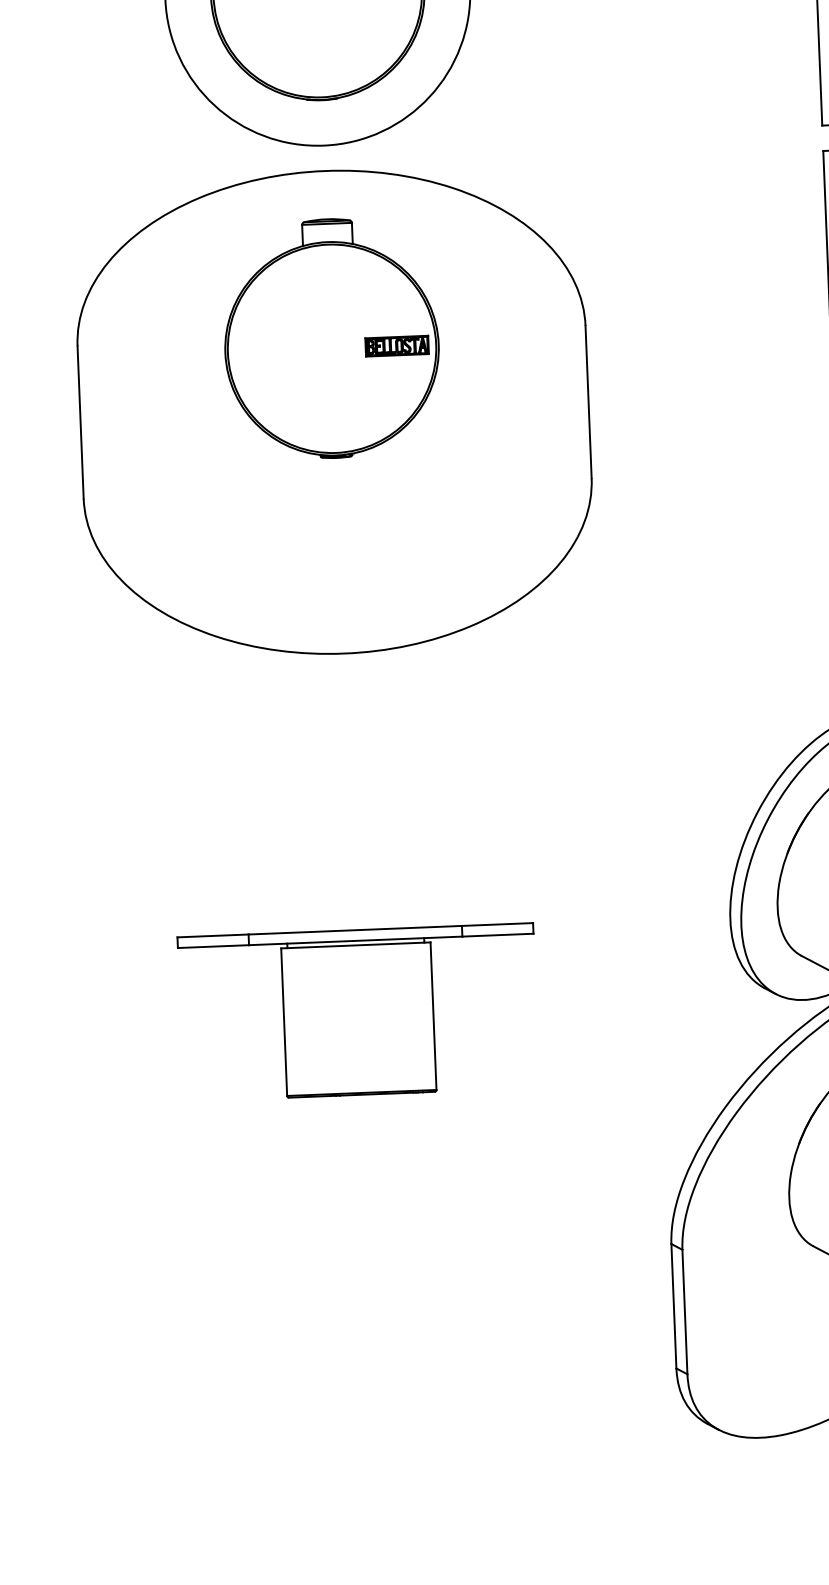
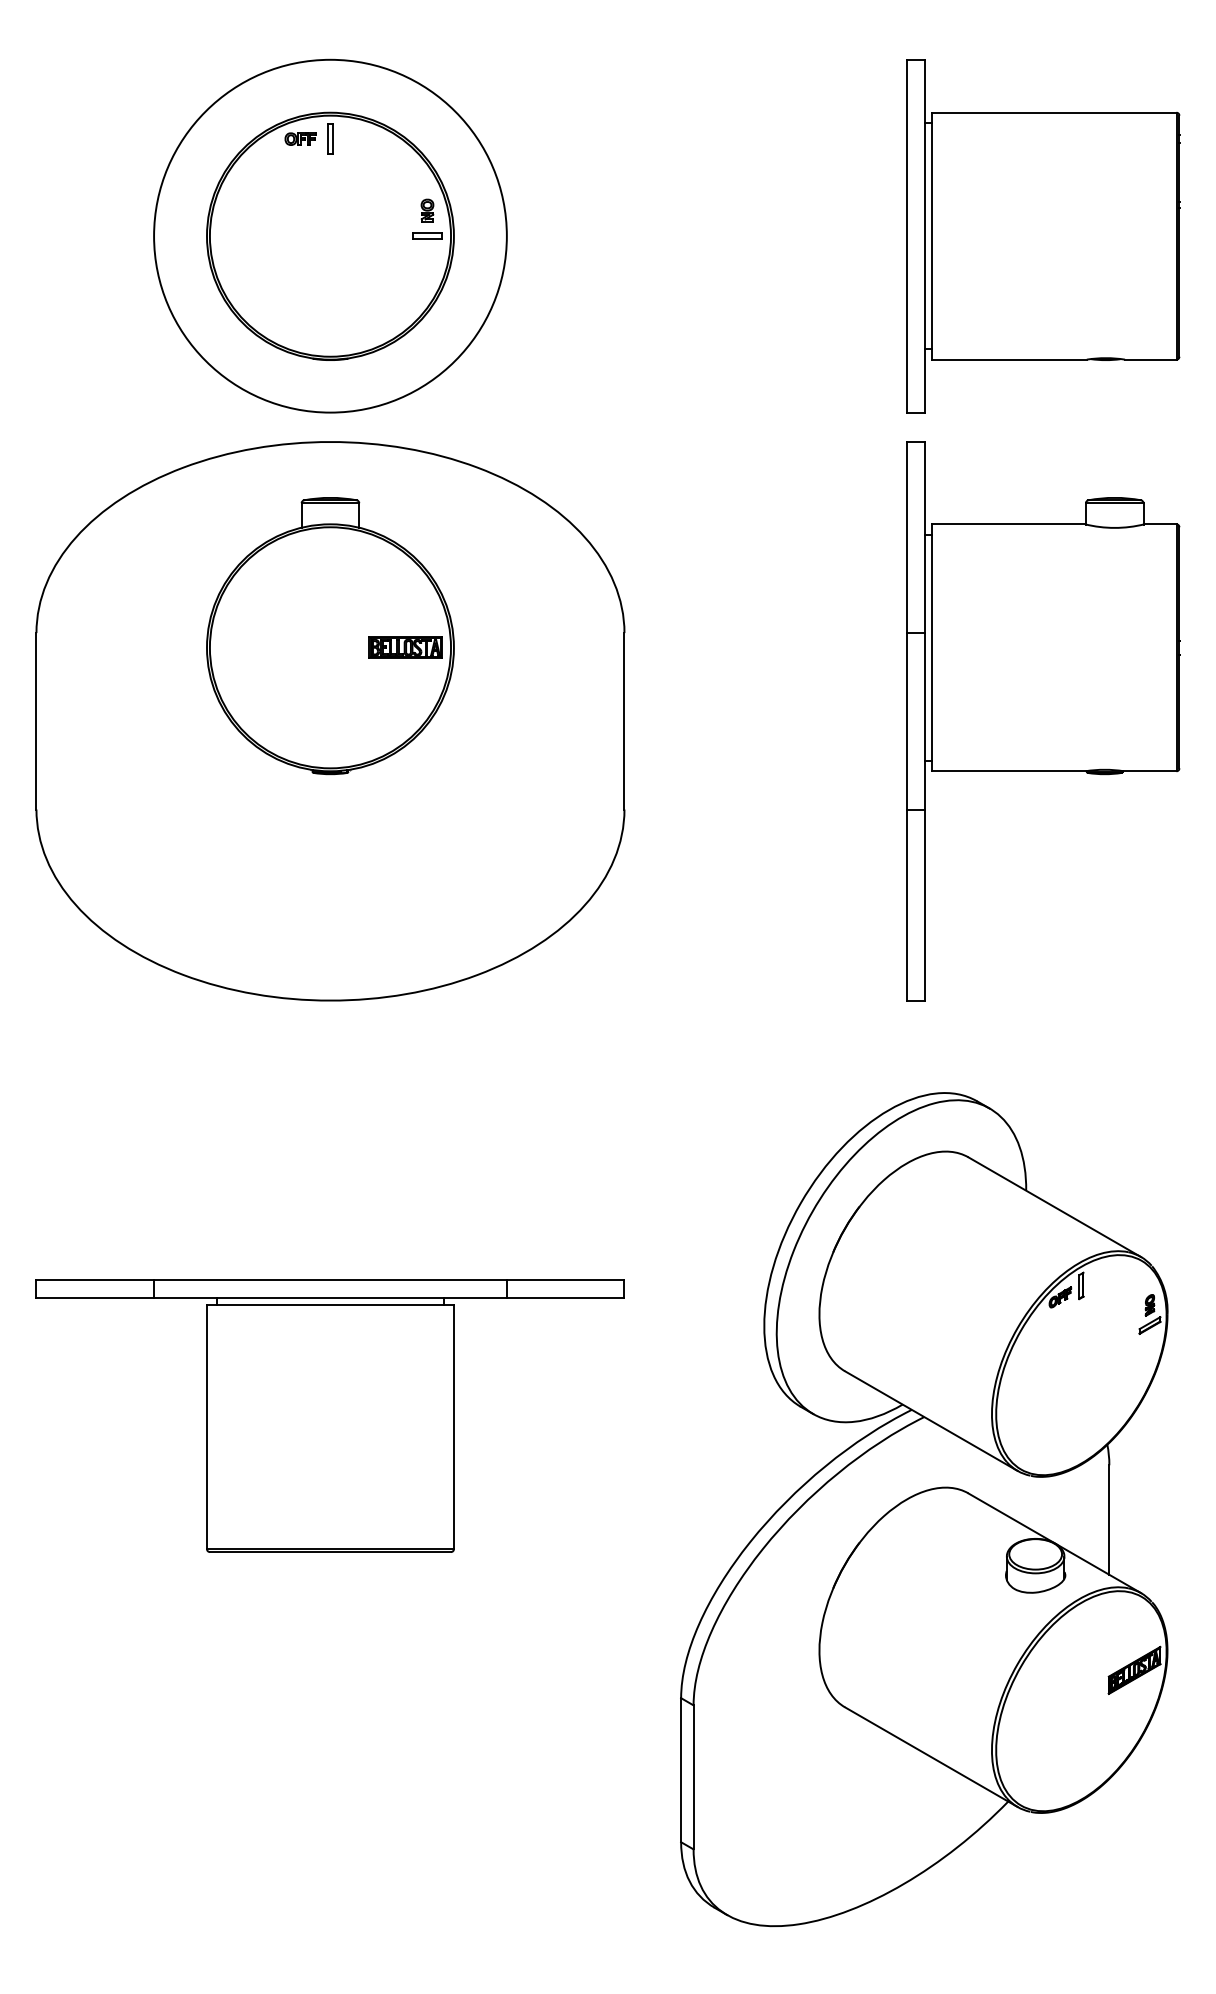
part: (357, 1012) -> (329, 1415), size x1.43

